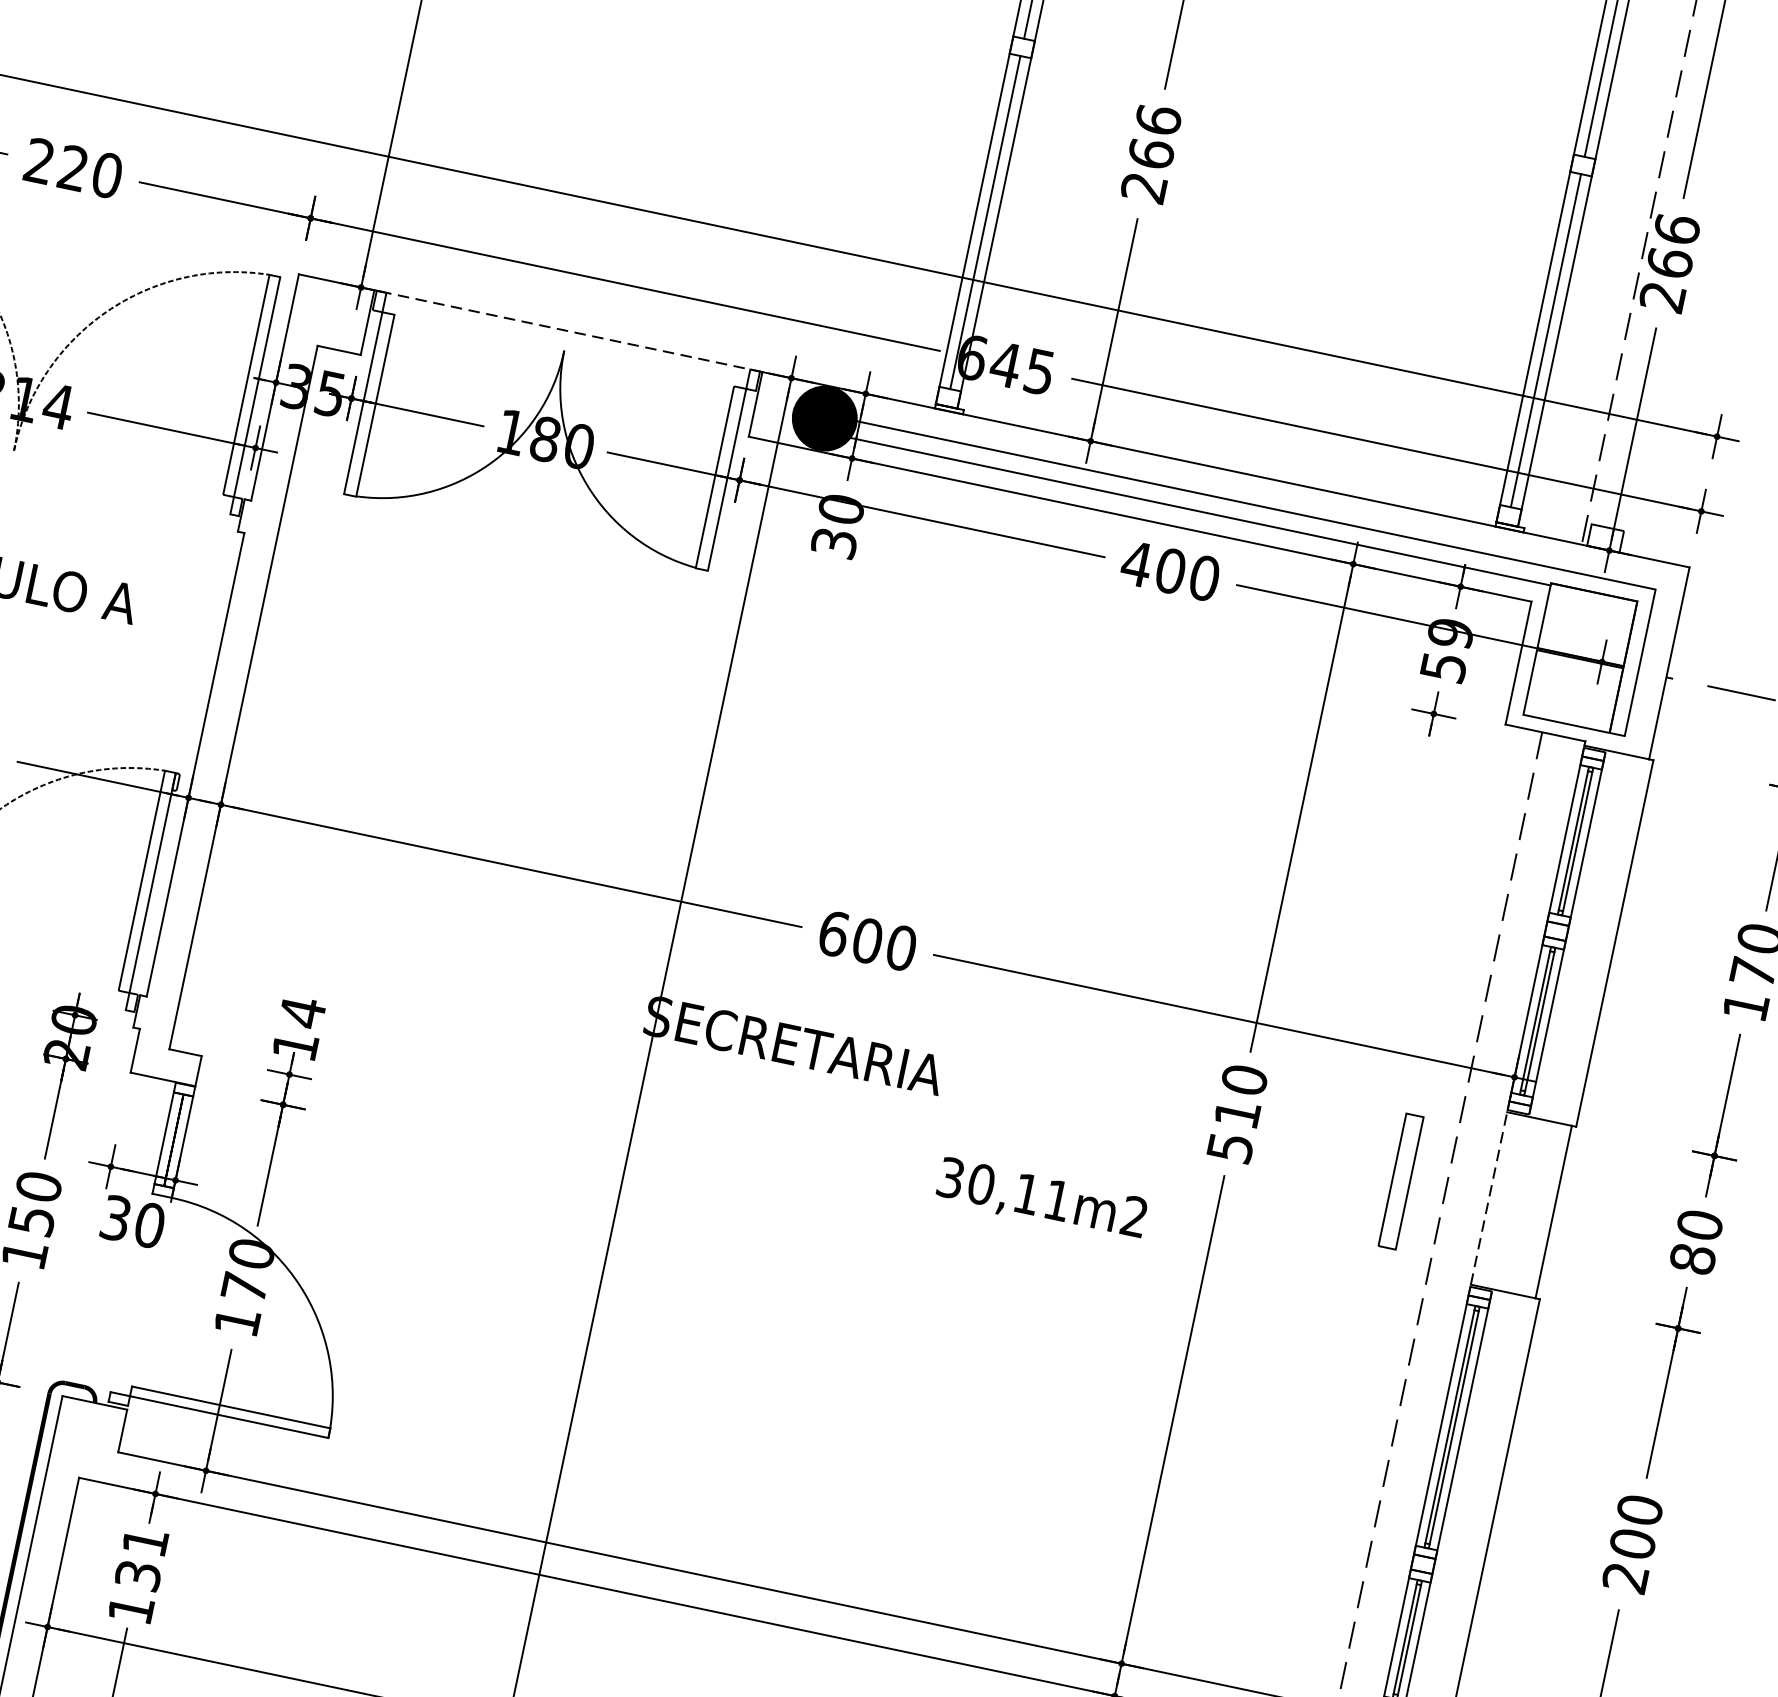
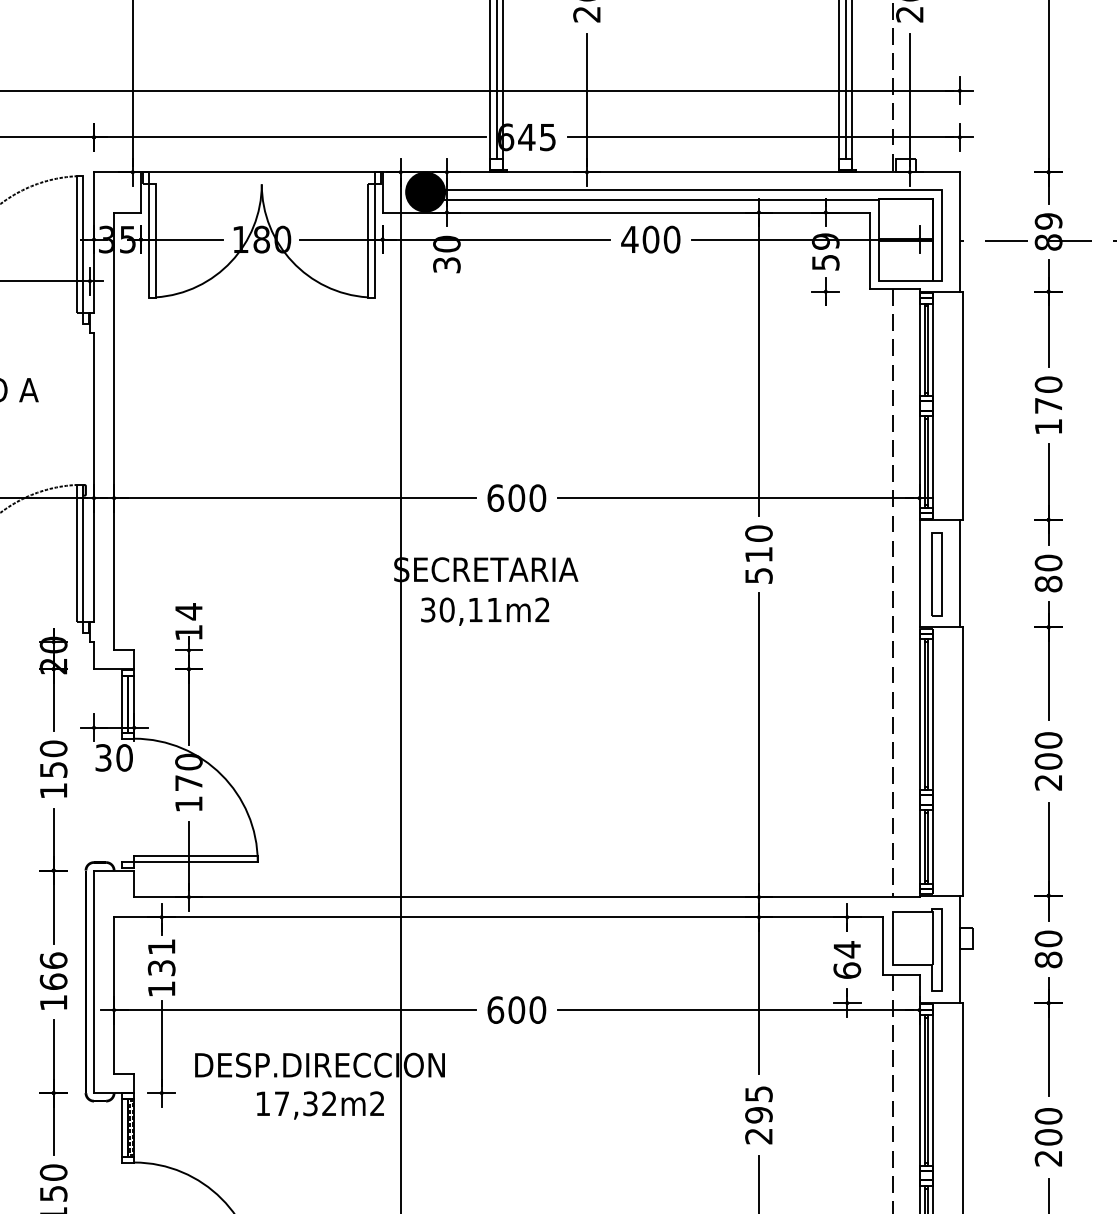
line: (567, 331) -> (261, 172), dashed -> solid
part: (1400, 1181) -> (936, 574), moved
line: (1489, 1198) -> (919, 573), dashed -> solid
text: (1042, 1199) -> (485, 611), moved

